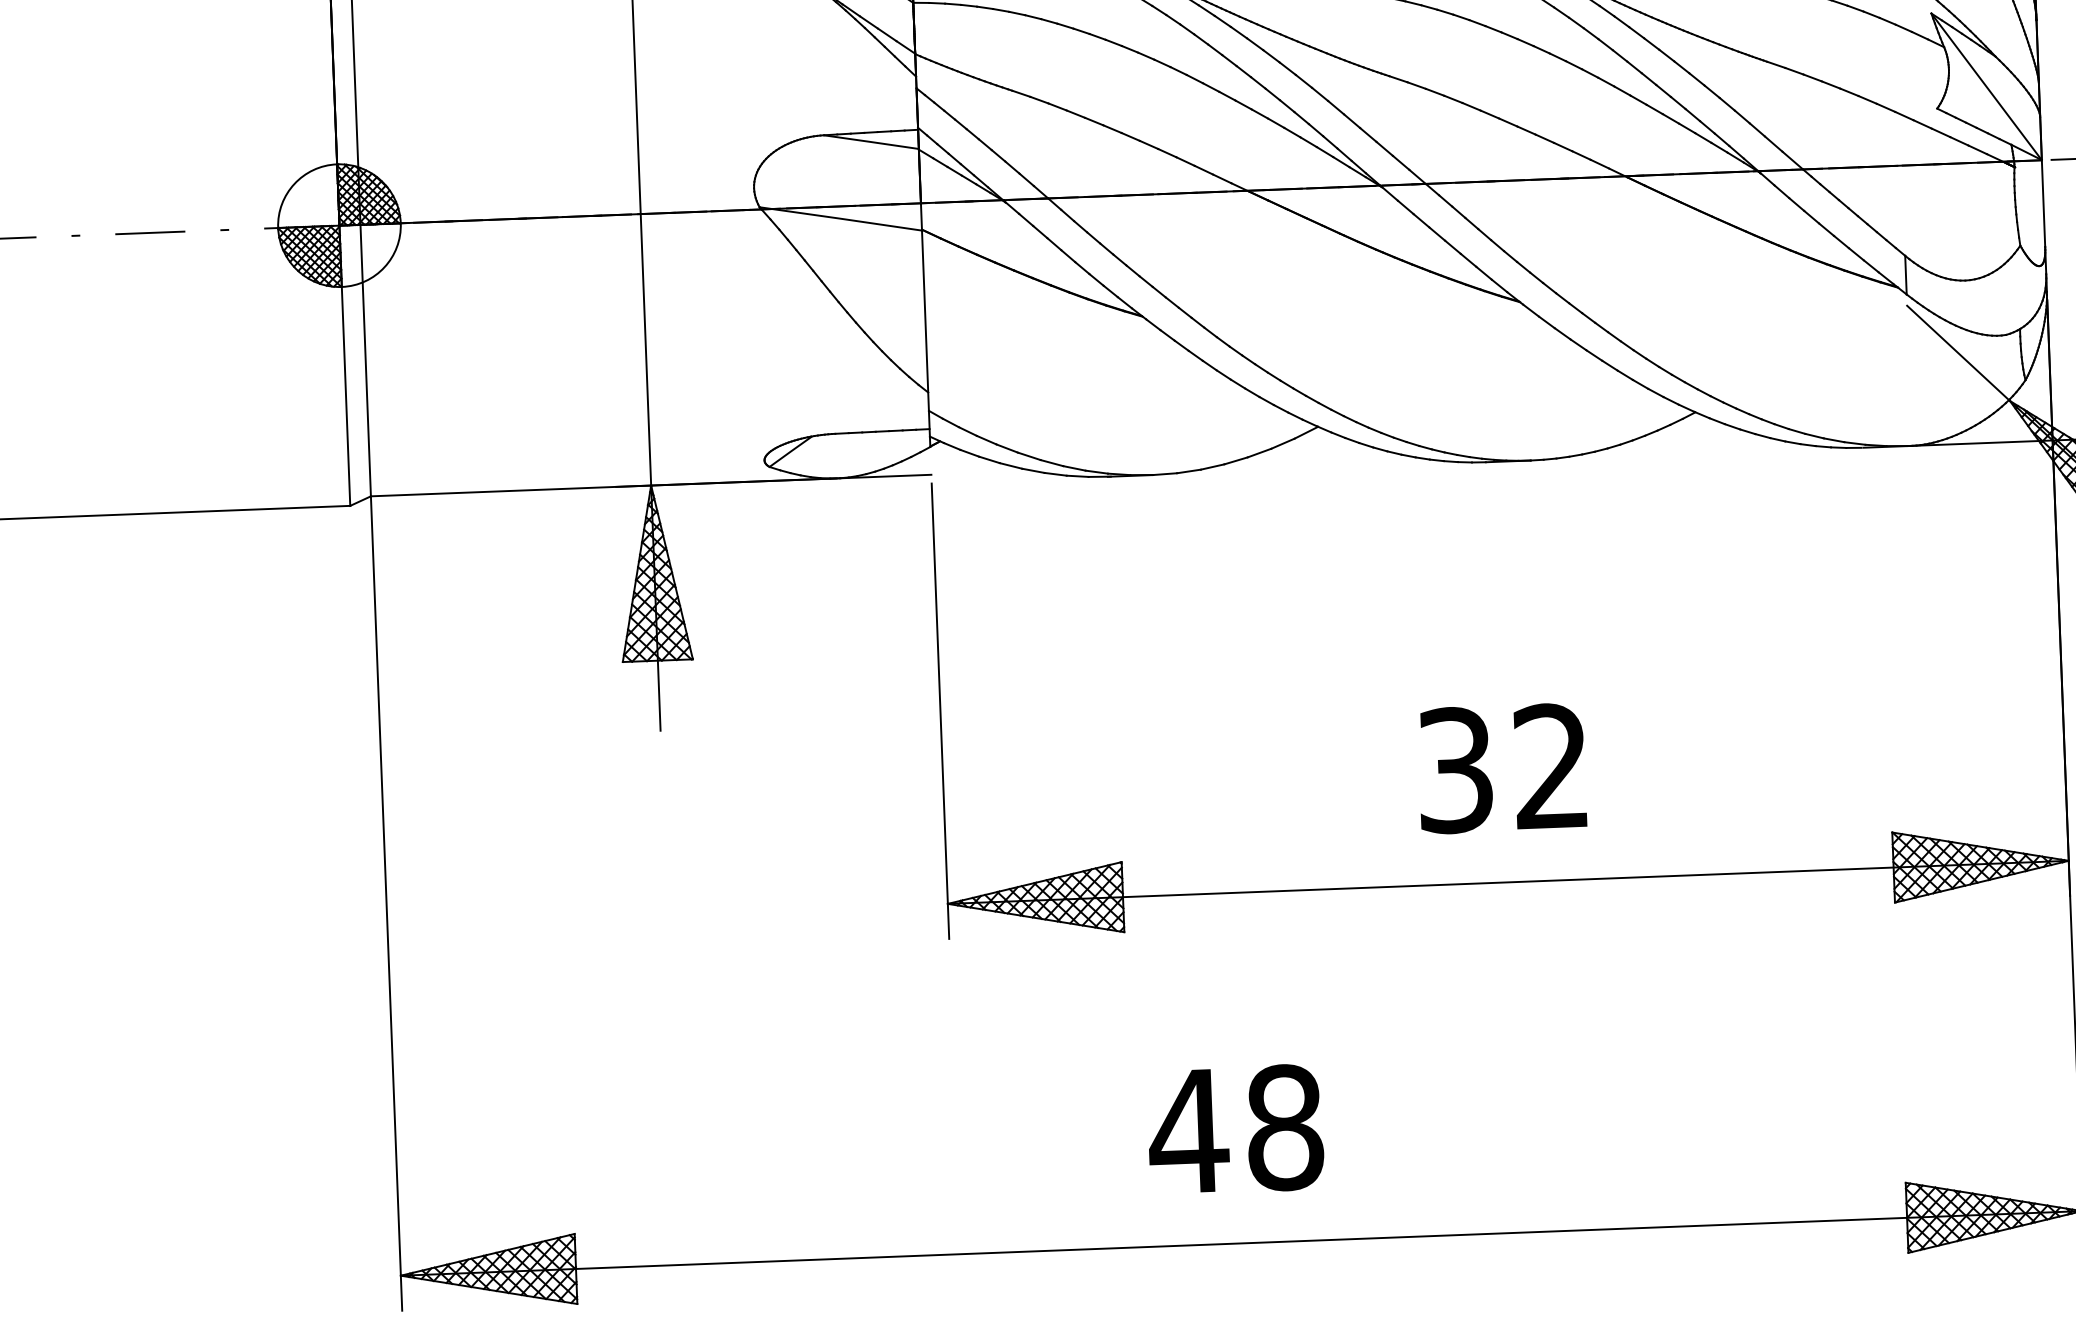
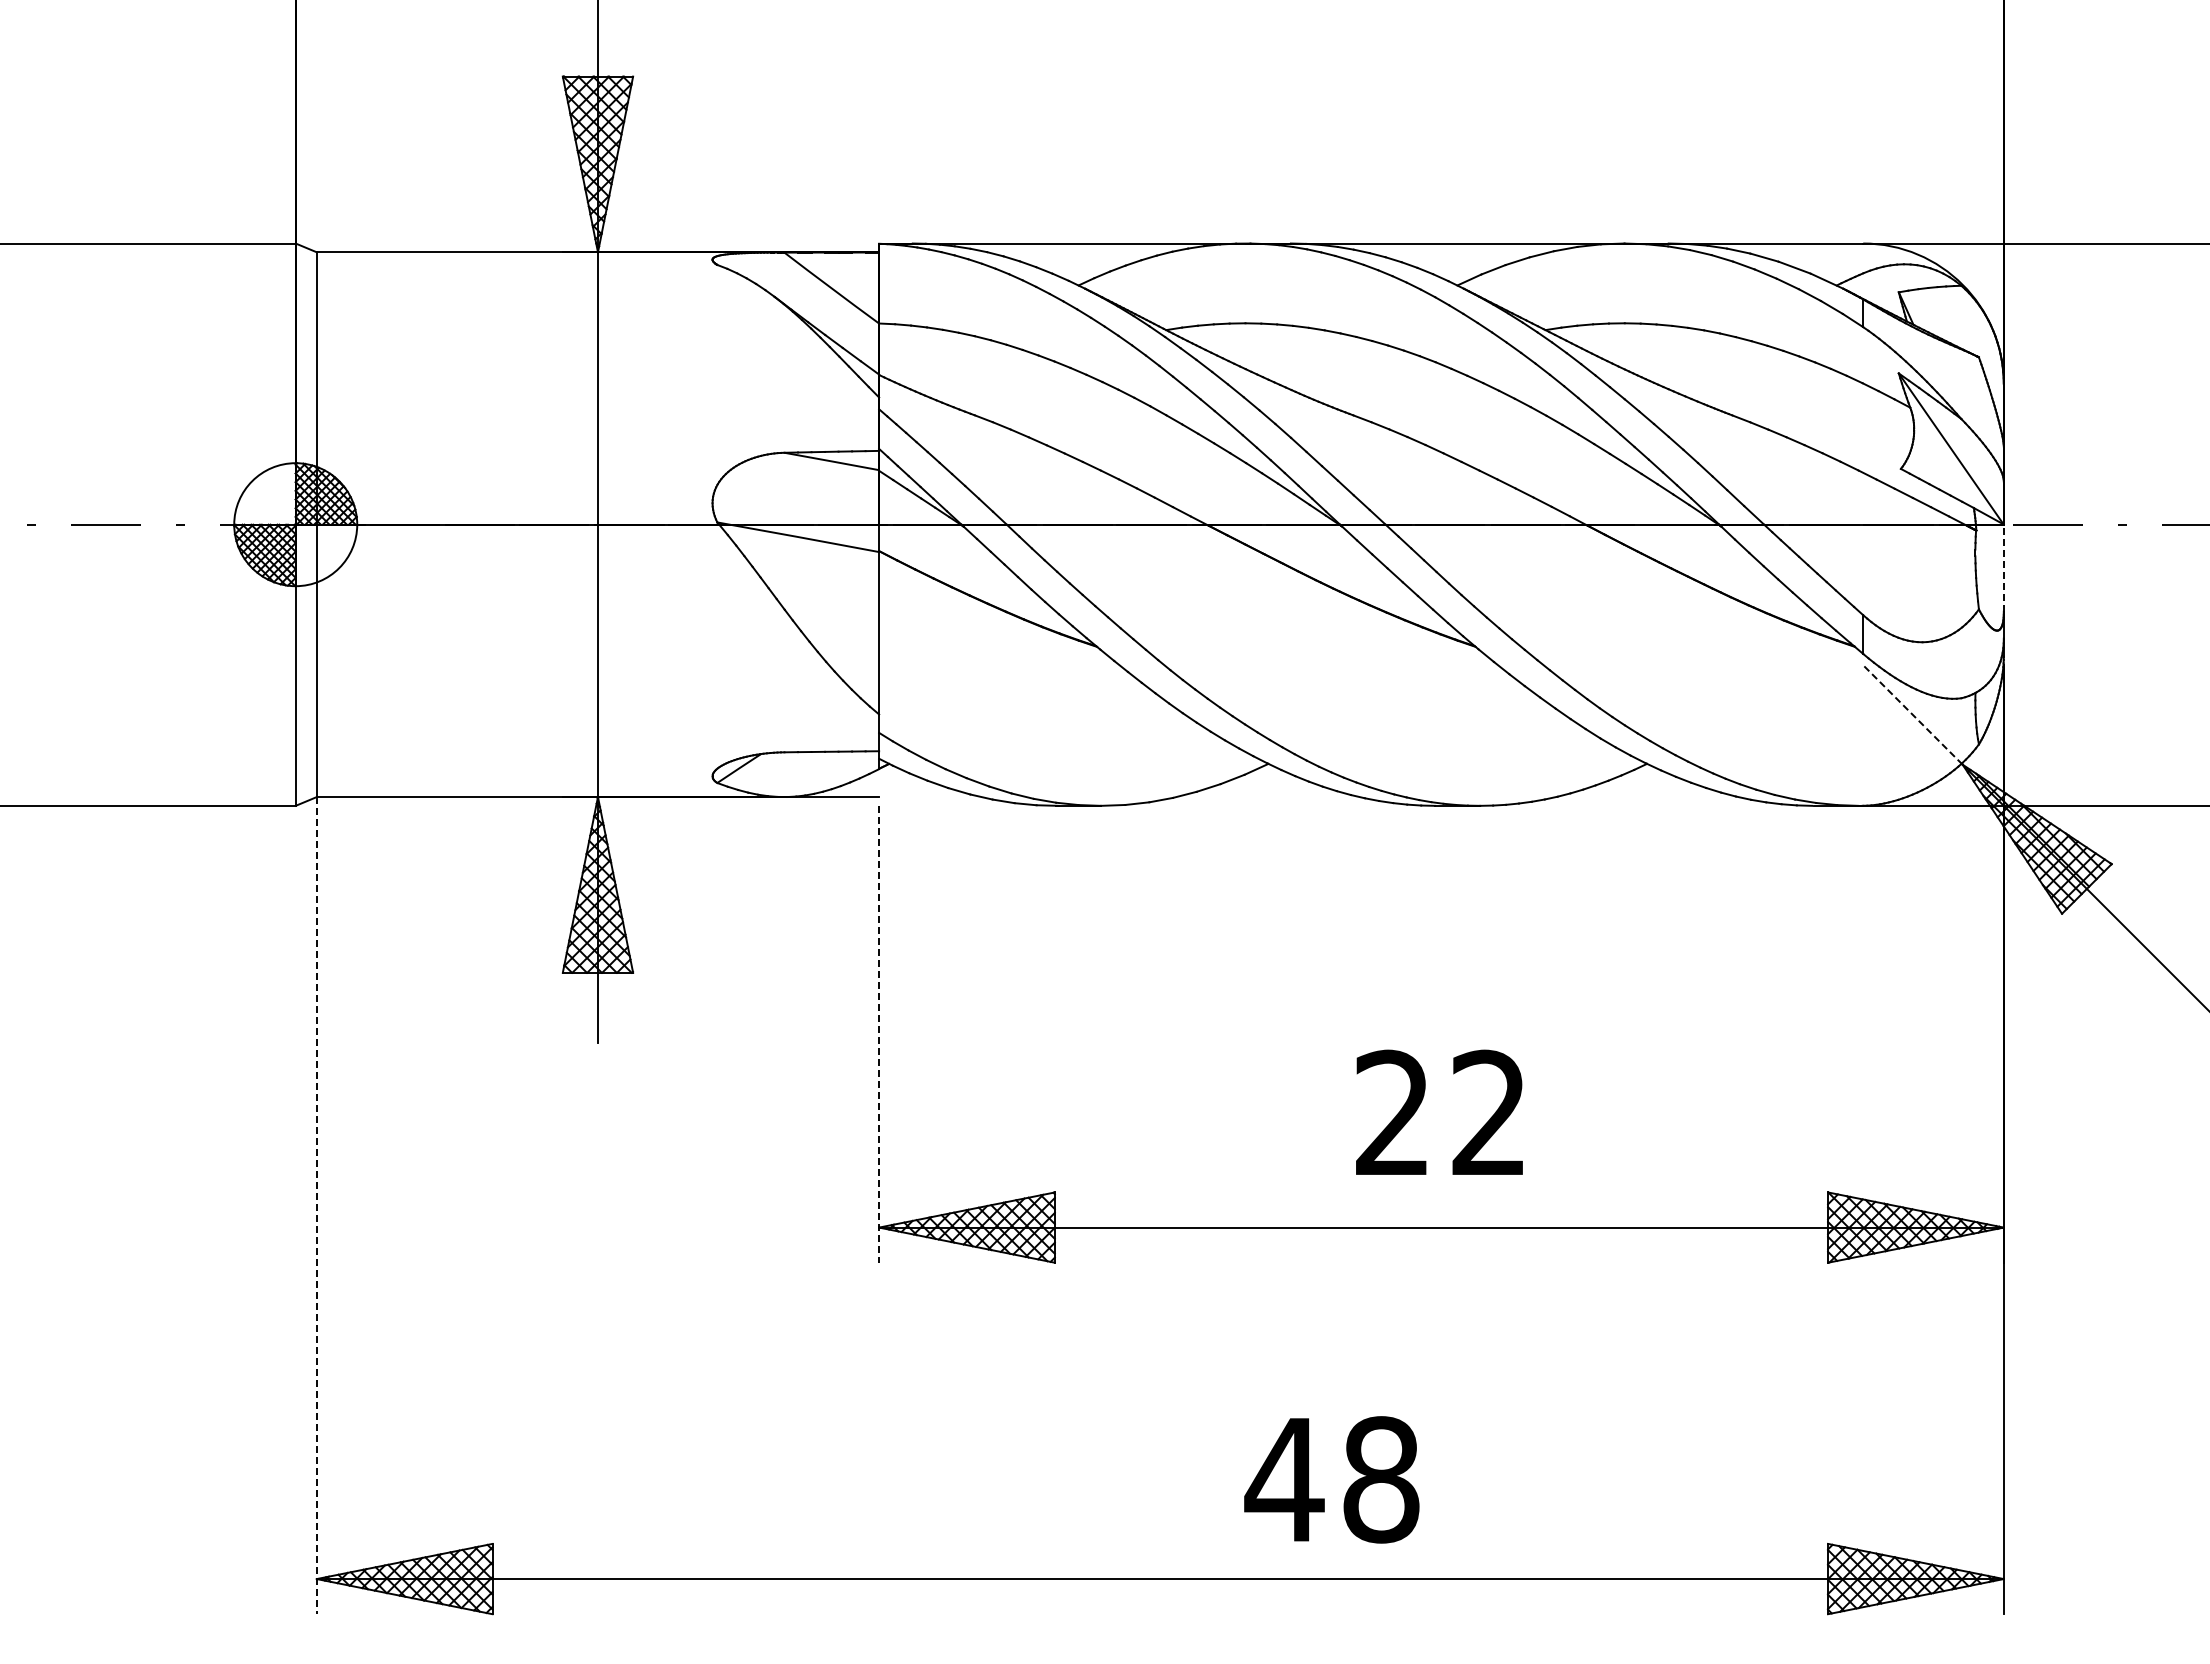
line: (2043, 203) -> (2003, 568), solid -> dashed
line: (1958, 352) -> (1912, 714), solid -> dashed
line: (940, 711) -> (879, 1034), solid -> dashed
text: (1455, 770) -> (1392, 1113), 32 -> 22
line: (386, 903) -> (316, 1205), solid -> dashed
text: (1235, 1129) -> (1331, 1479), moved

